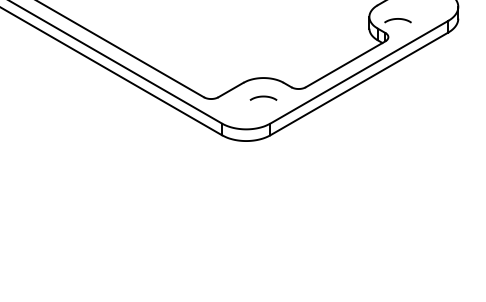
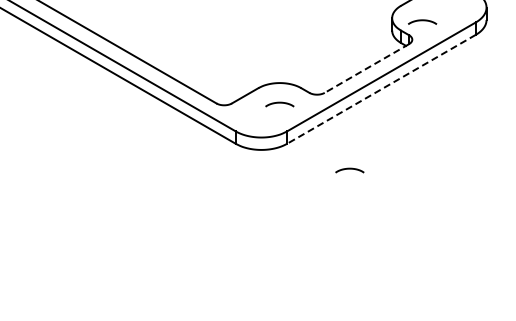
line: (345, 64) -> (366, 68), solid -> dashed
line: (359, 84) -> (381, 89), solid -> dashed
curve: (329, 159) -> (349, 169), added

